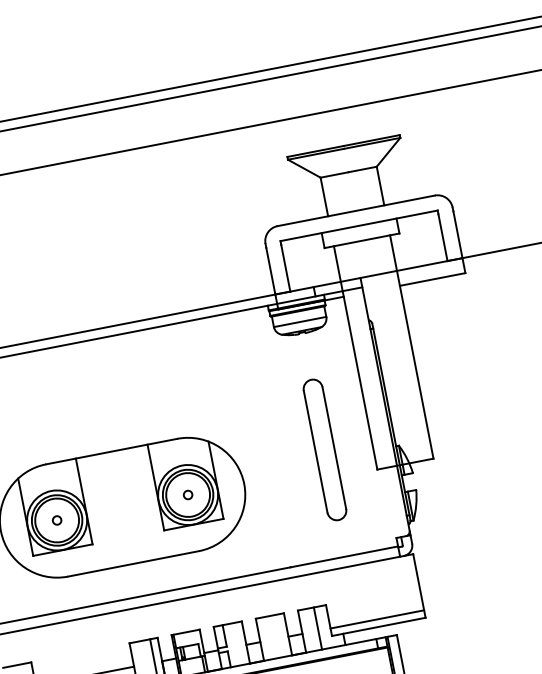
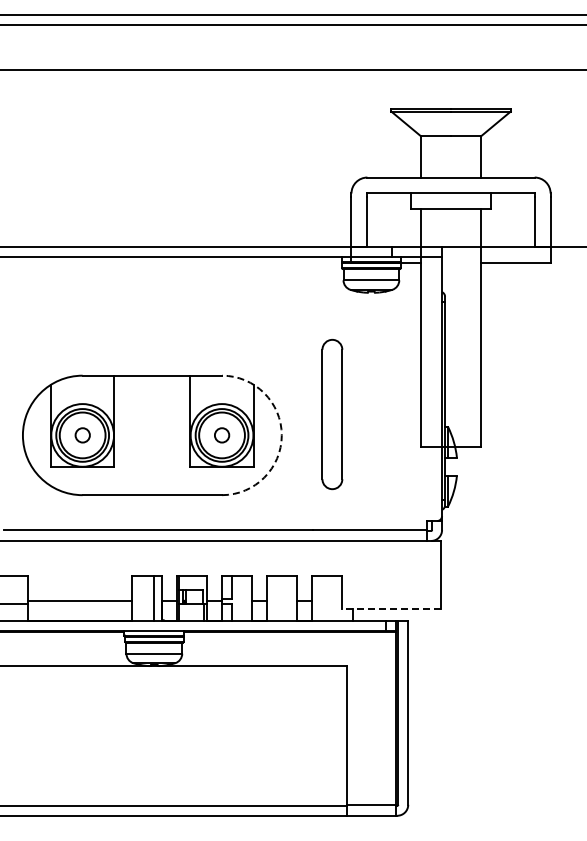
part: (325, 449) -> (332, 414), moved
arc: (243, 484) -> (281, 435), solid -> dashed
circle: (187, 495) -> (221, 435), size x1.6
circle: (56, 520) -> (82, 435), size x1.6
line: (377, 619) -> (391, 600), removed
line: (378, 626) -> (391, 608), solid -> dashed
line: (317, 627) -> (328, 597), removed

